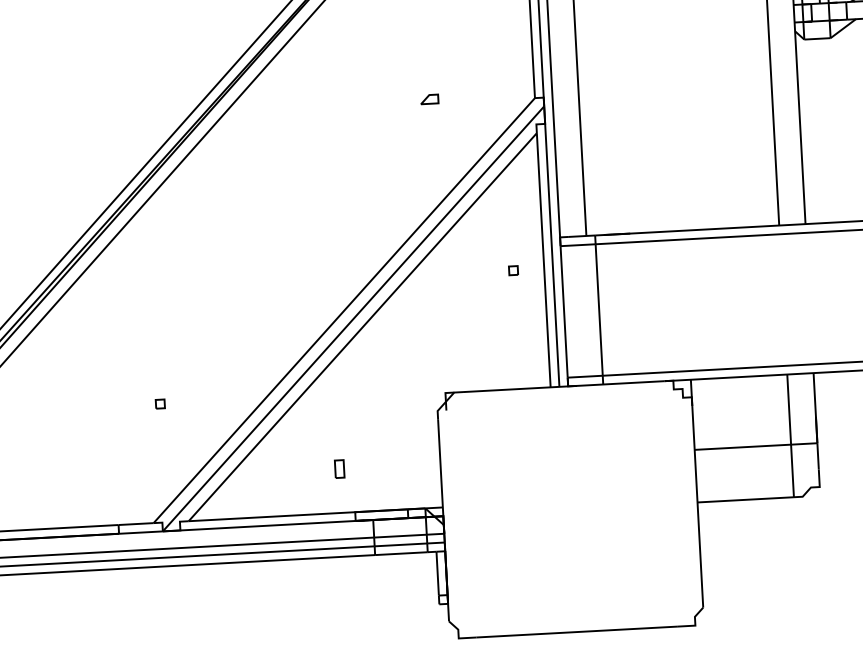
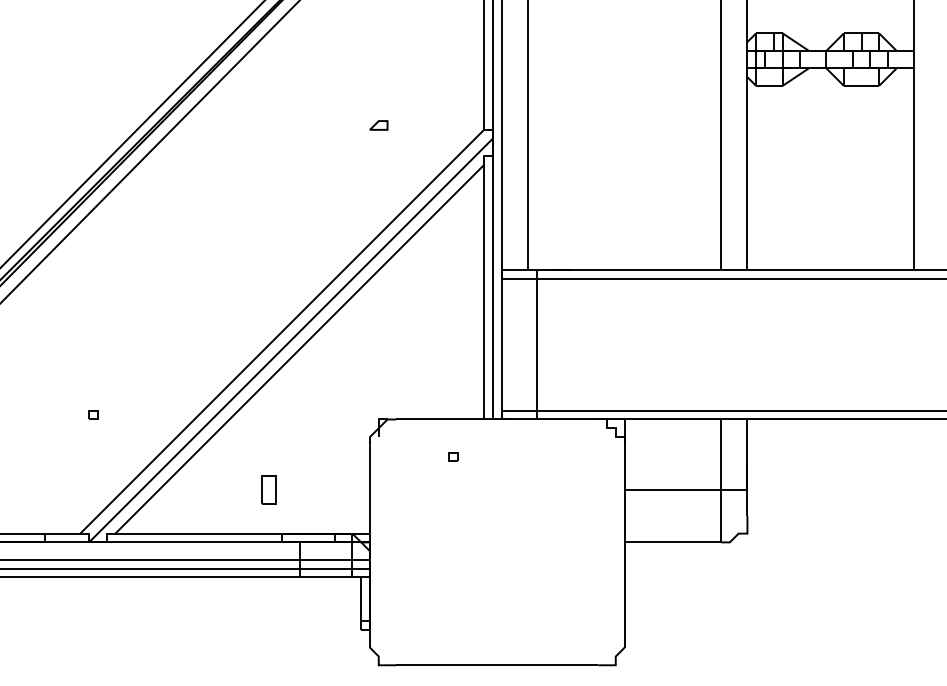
part: (513, 270) -> (453, 456), moved
part: (339, 468) -> (268, 489), size x1.6

